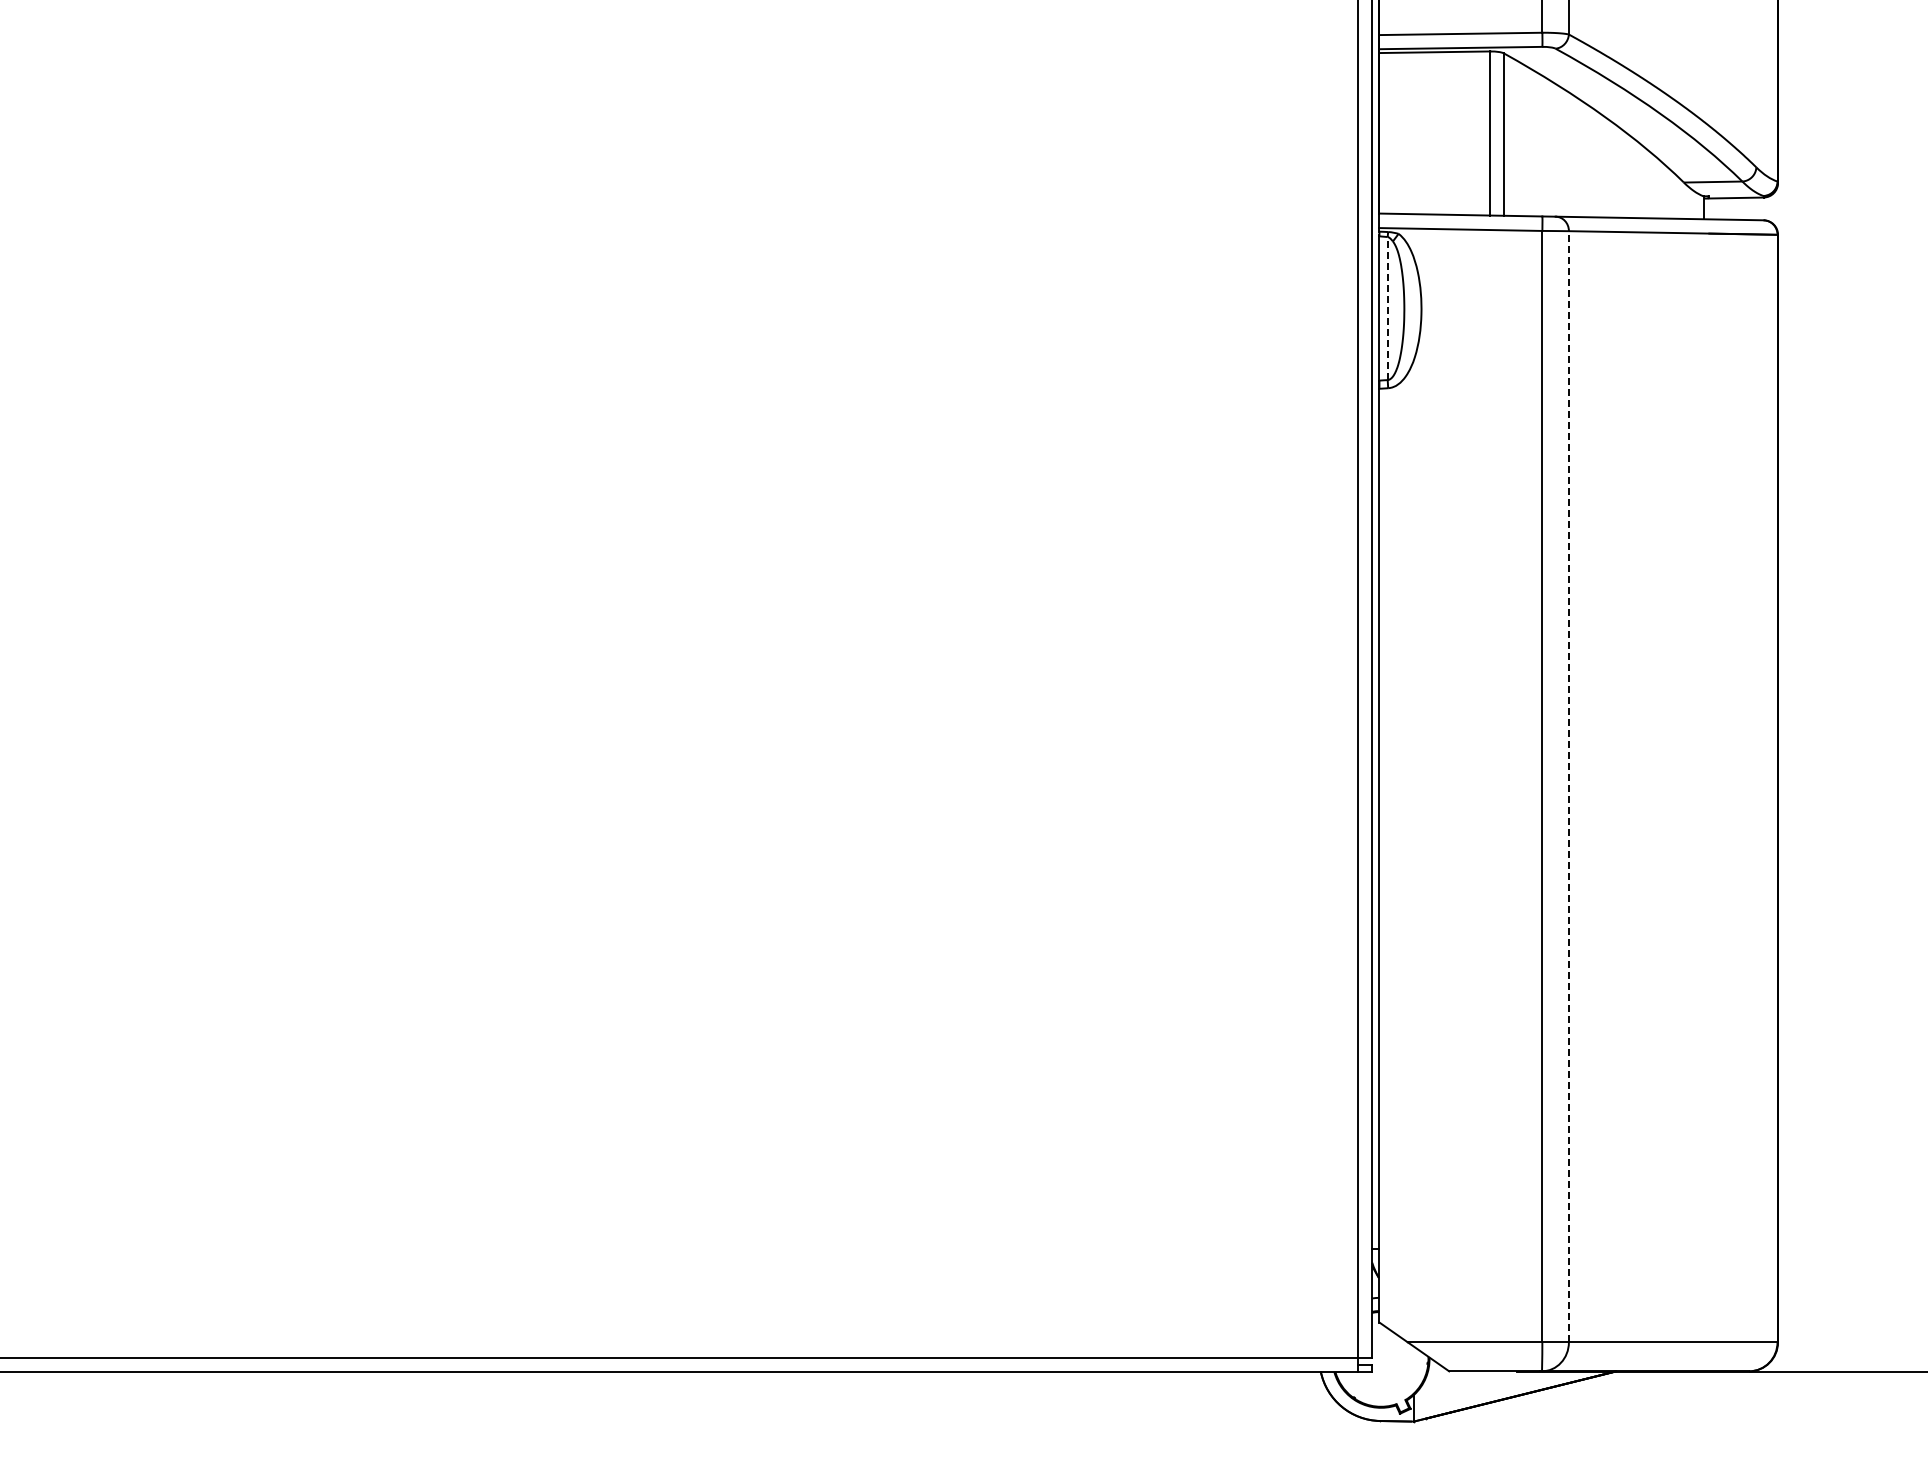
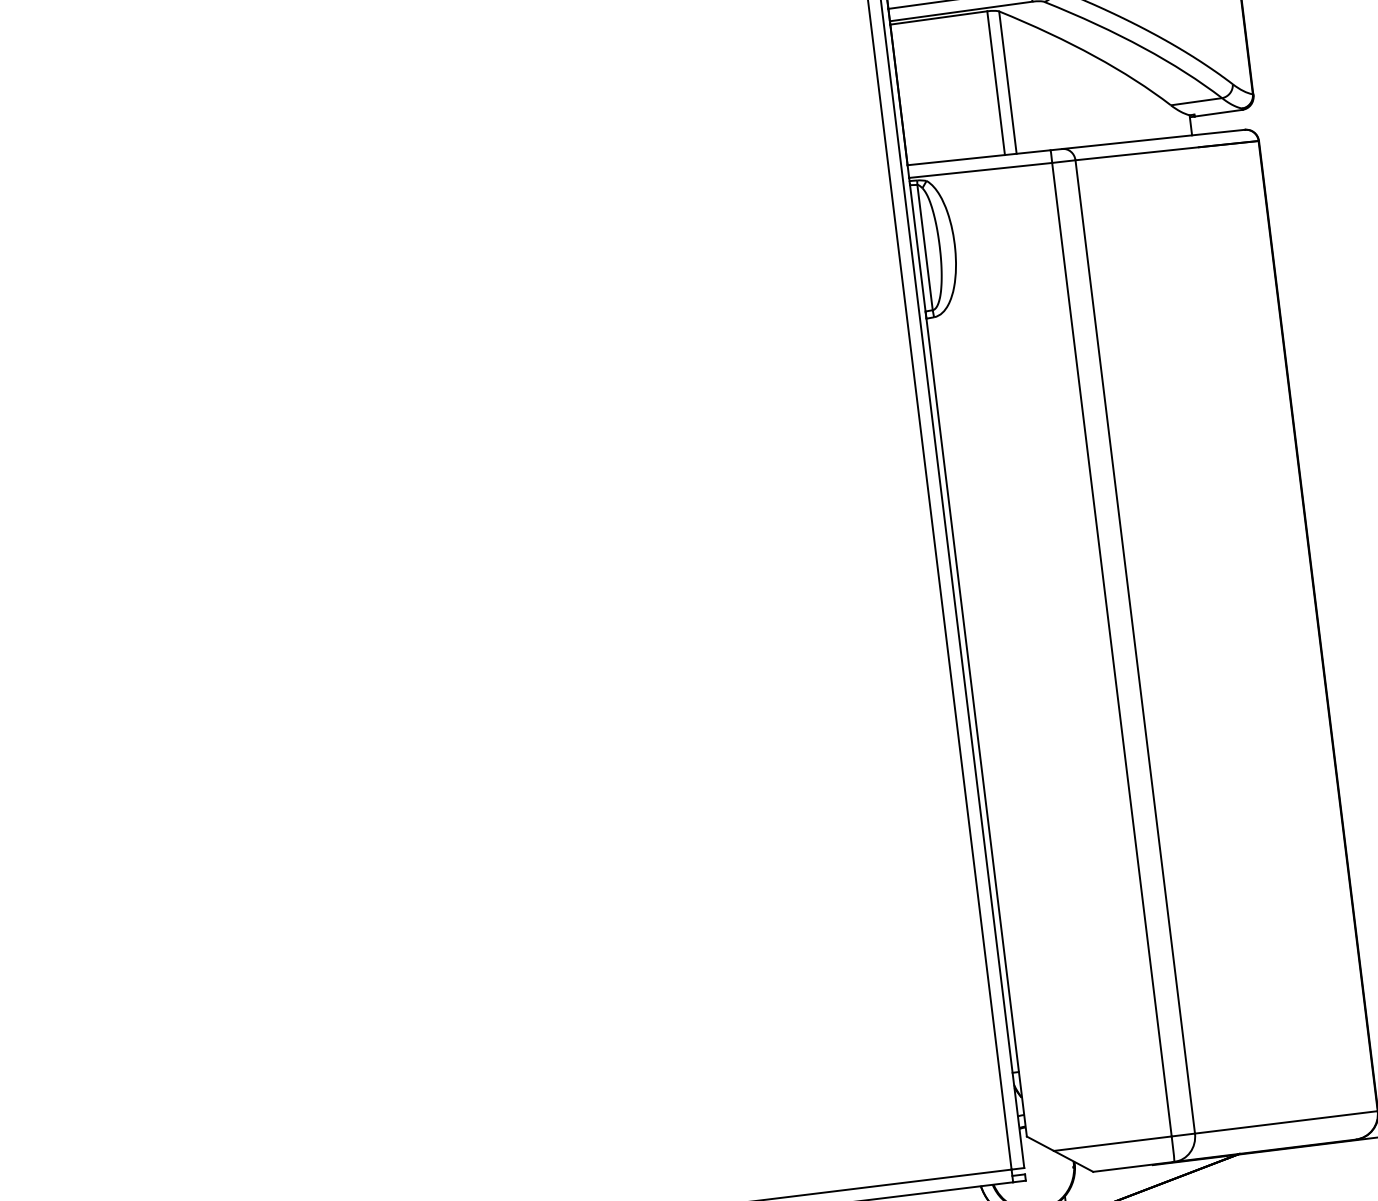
line: (1387, 308) -> (924, 247), dashed -> solid
line: (1568, 786) -> (1134, 646), dashed -> solid

